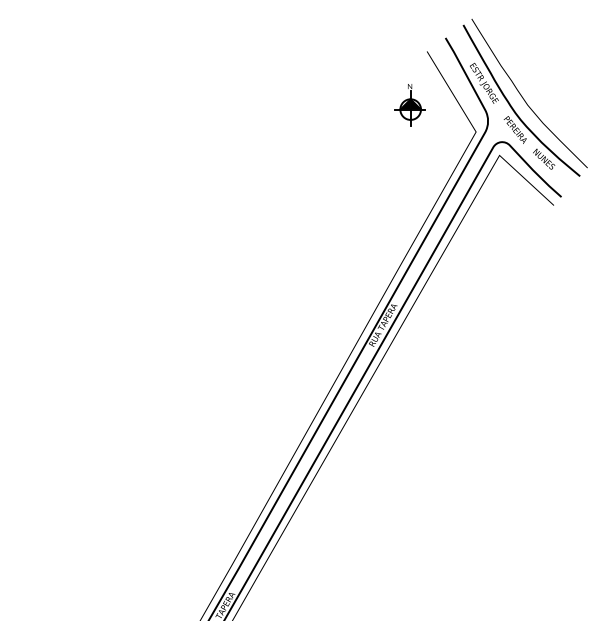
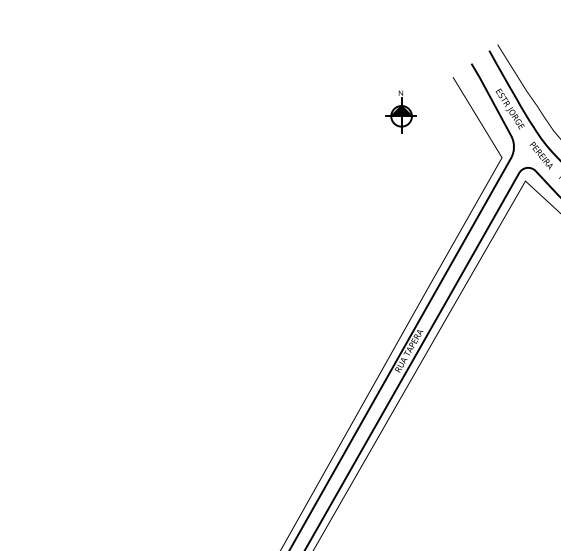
part: (409, 105) -> (400, 112), moved

